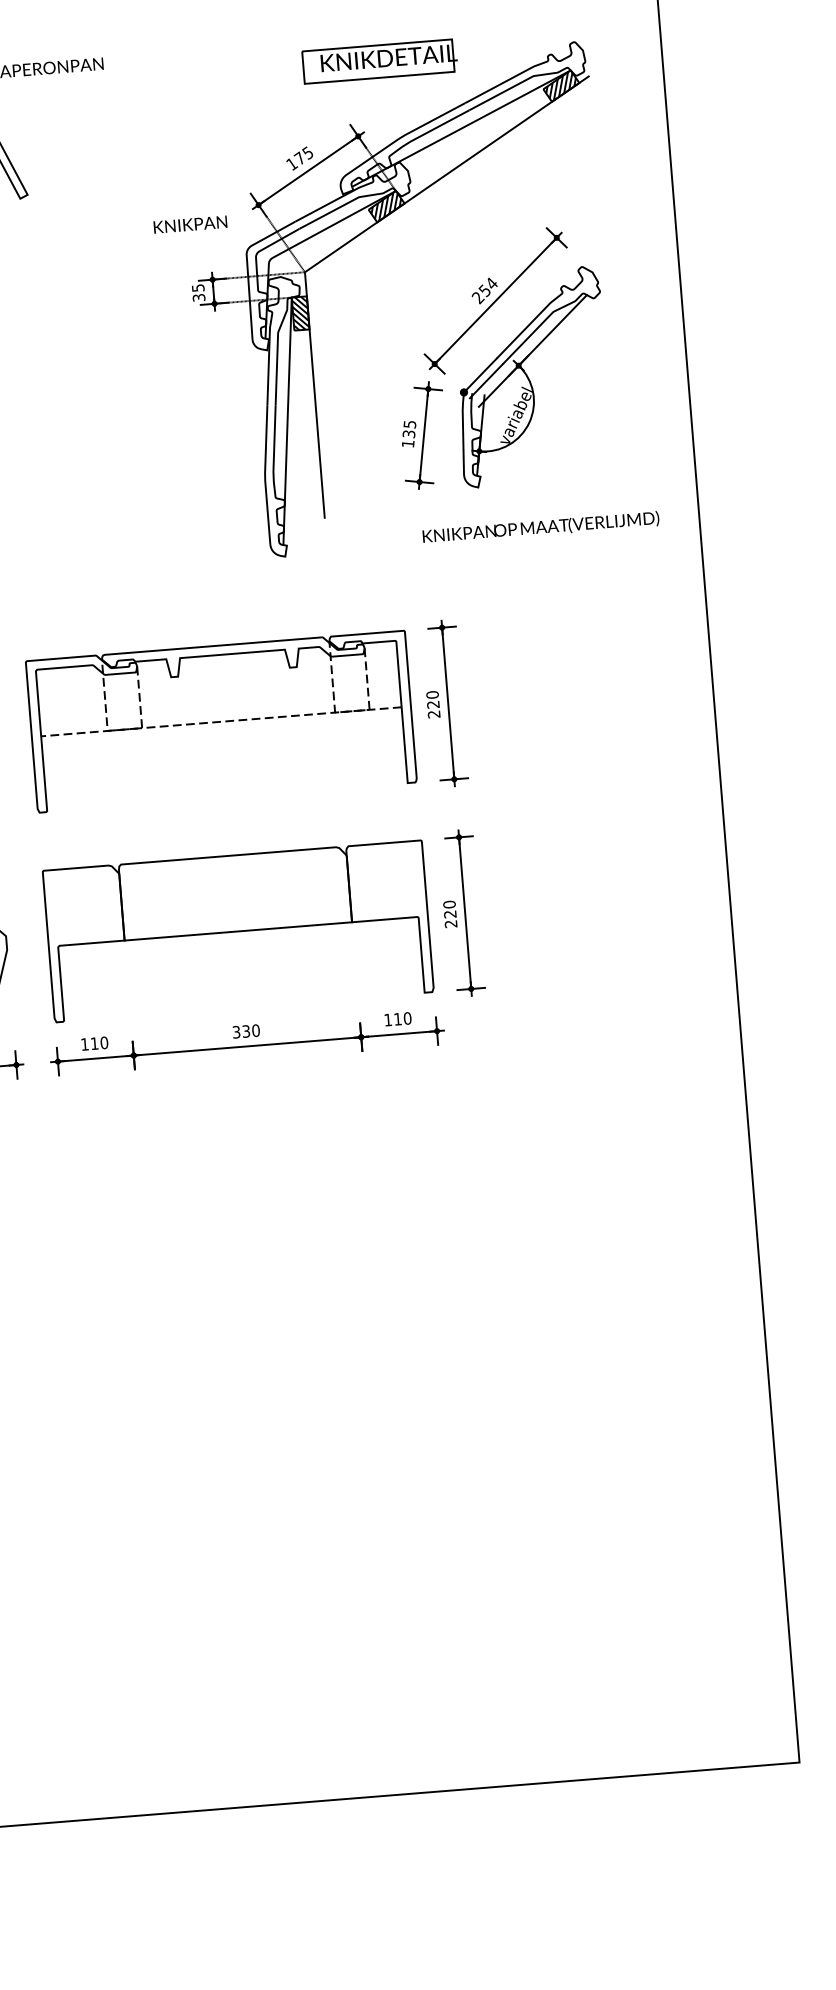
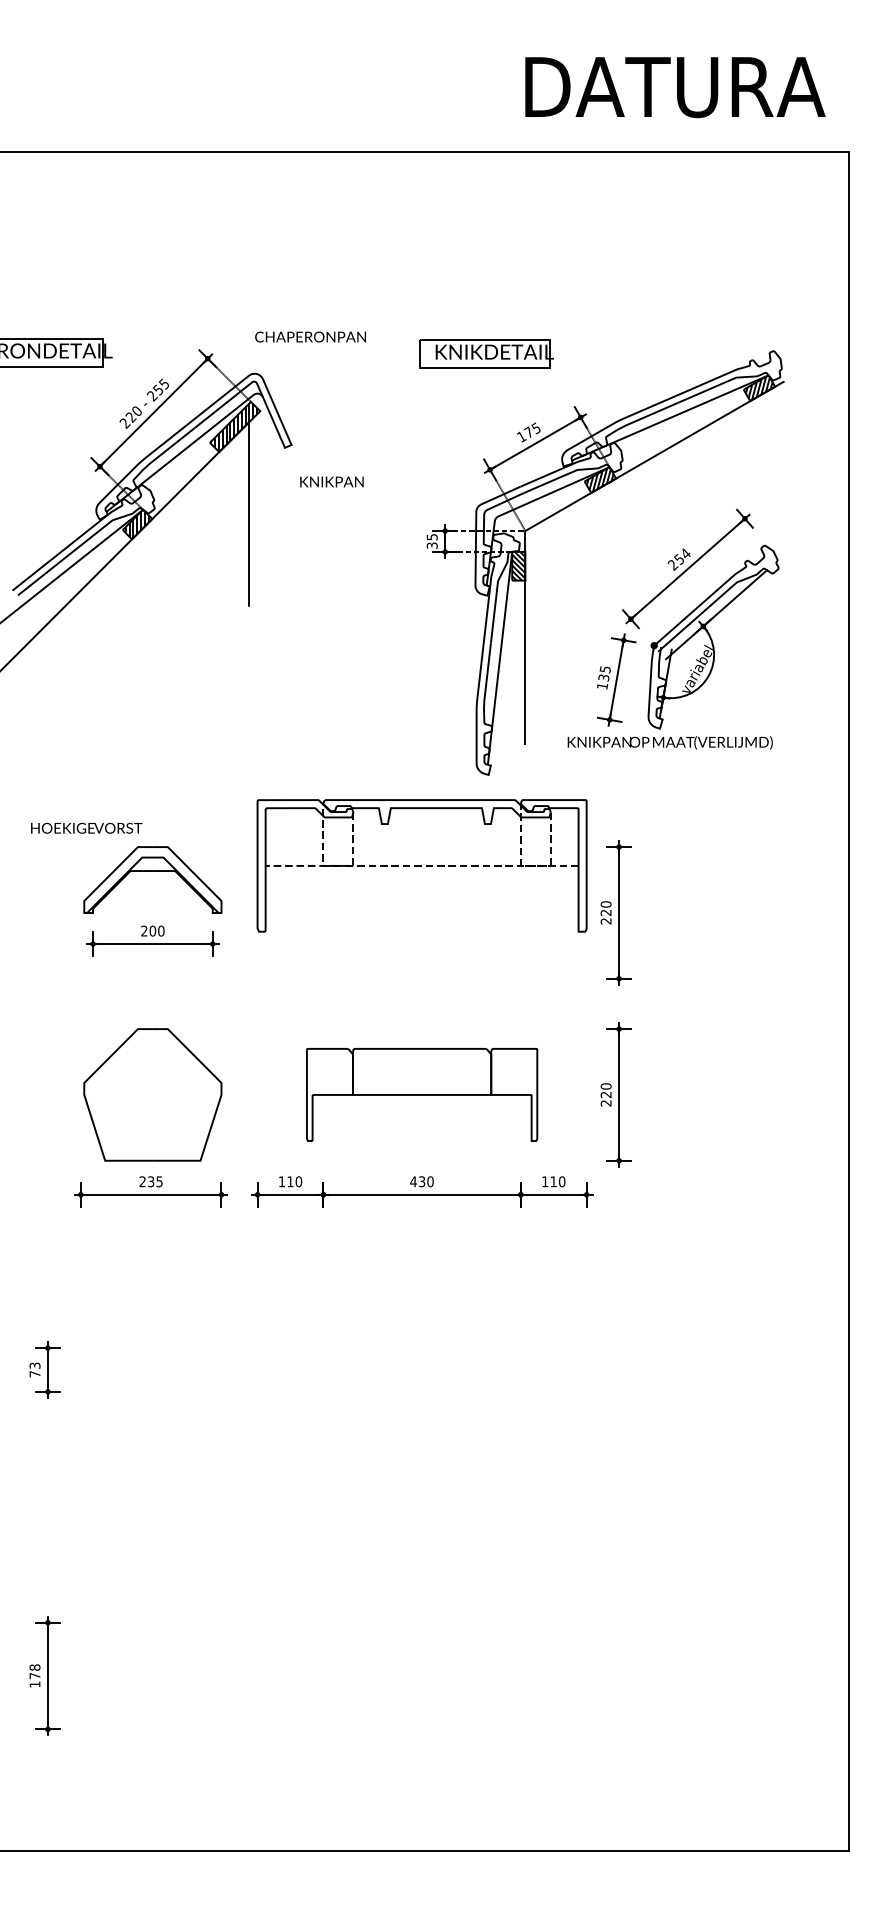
part: (379, 60) -> (486, 353), moved
text: (189, 224) -> (331, 481), moved
text: (540, 527) -> (669, 742), moved
part: (220, 721) -> (421, 865), moved
part: (237, 930) -> (421, 1094), size x0.7
text: (236, 1031) -> (413, 1181), 330 -> 430

